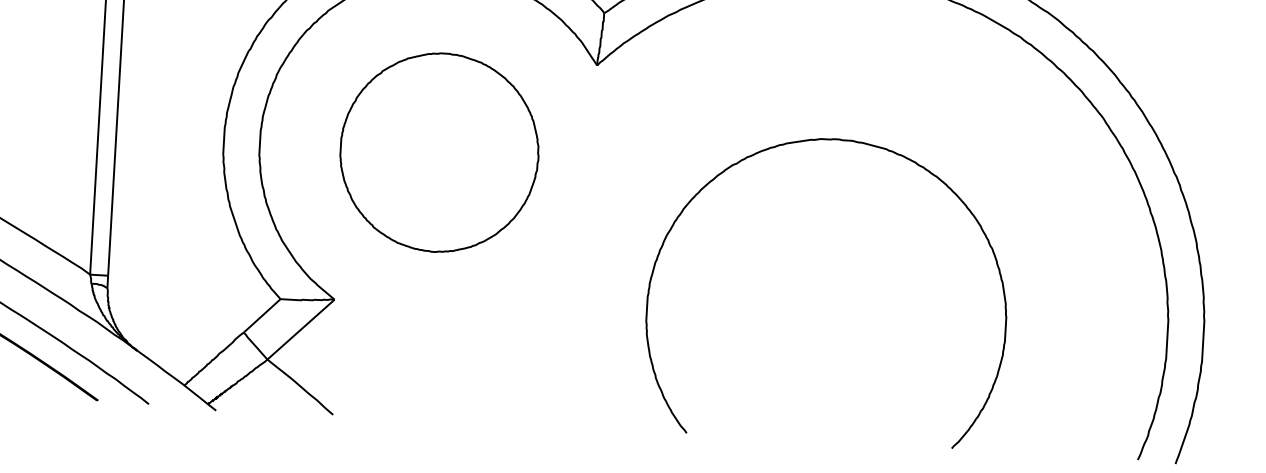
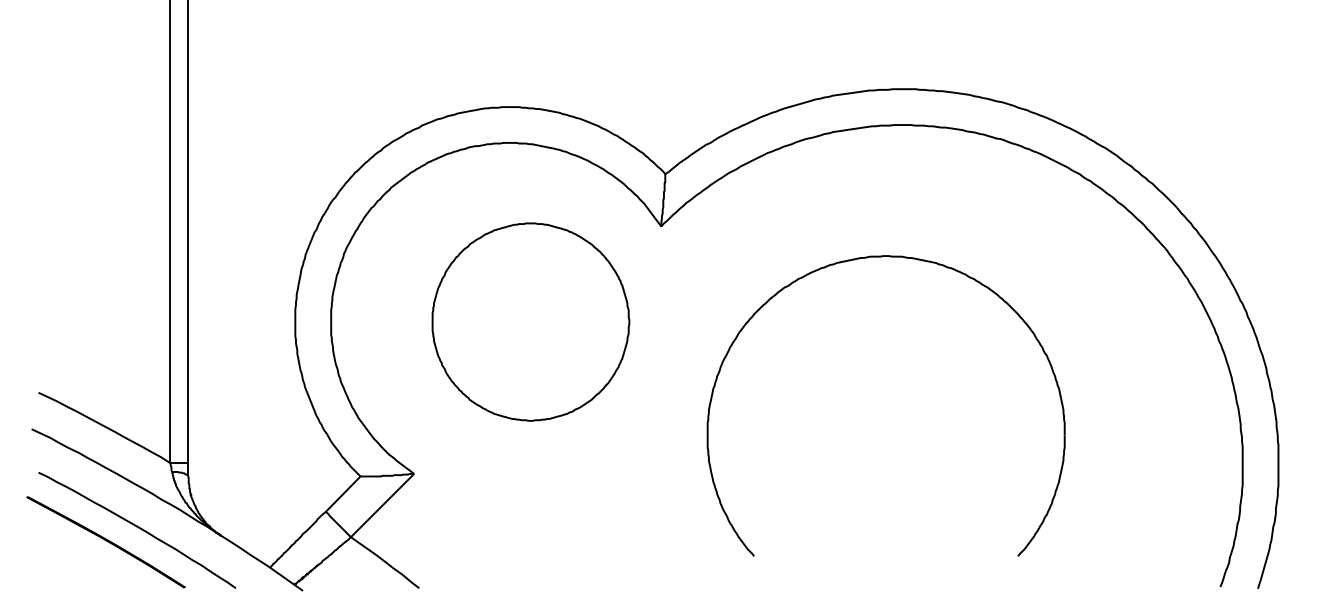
part: (832, 140) -> (882, 257), moved
part: (439, 152) -> (530, 321), moved

